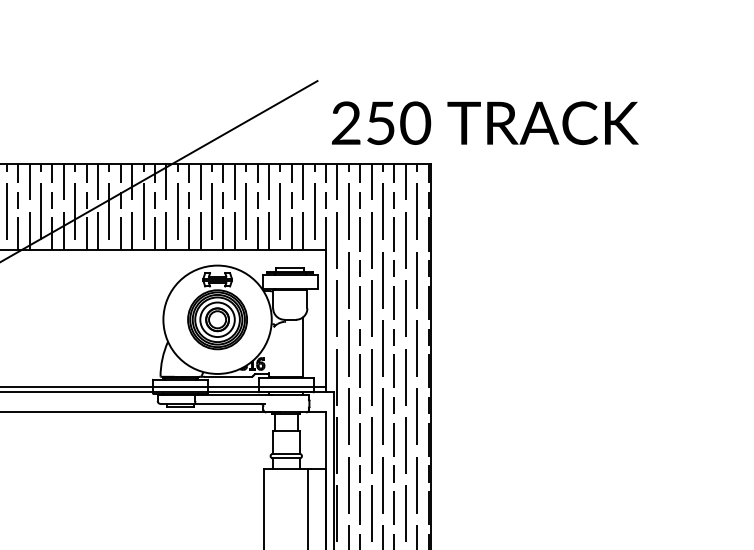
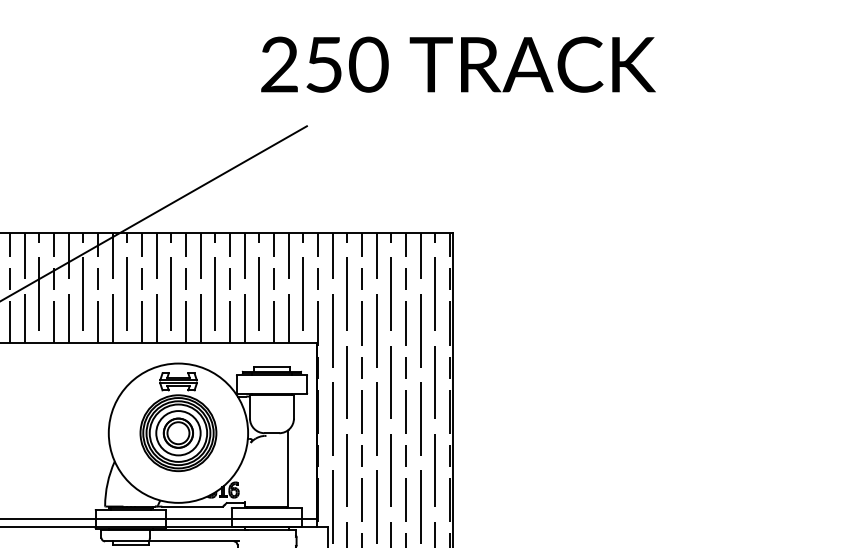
text: (485, 122) -> (458, 63), moved

